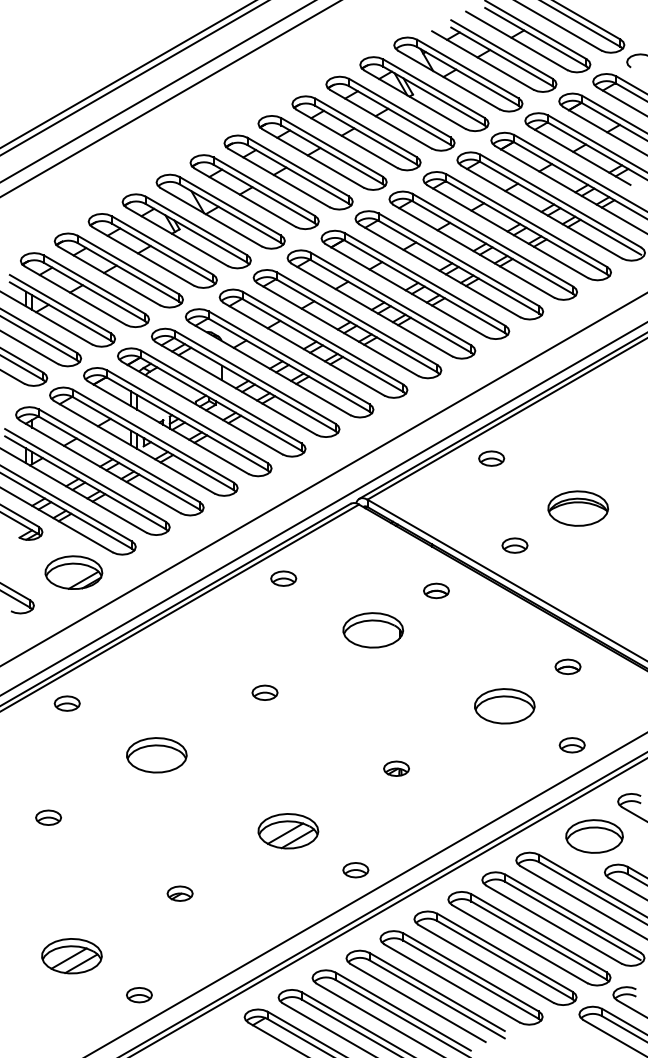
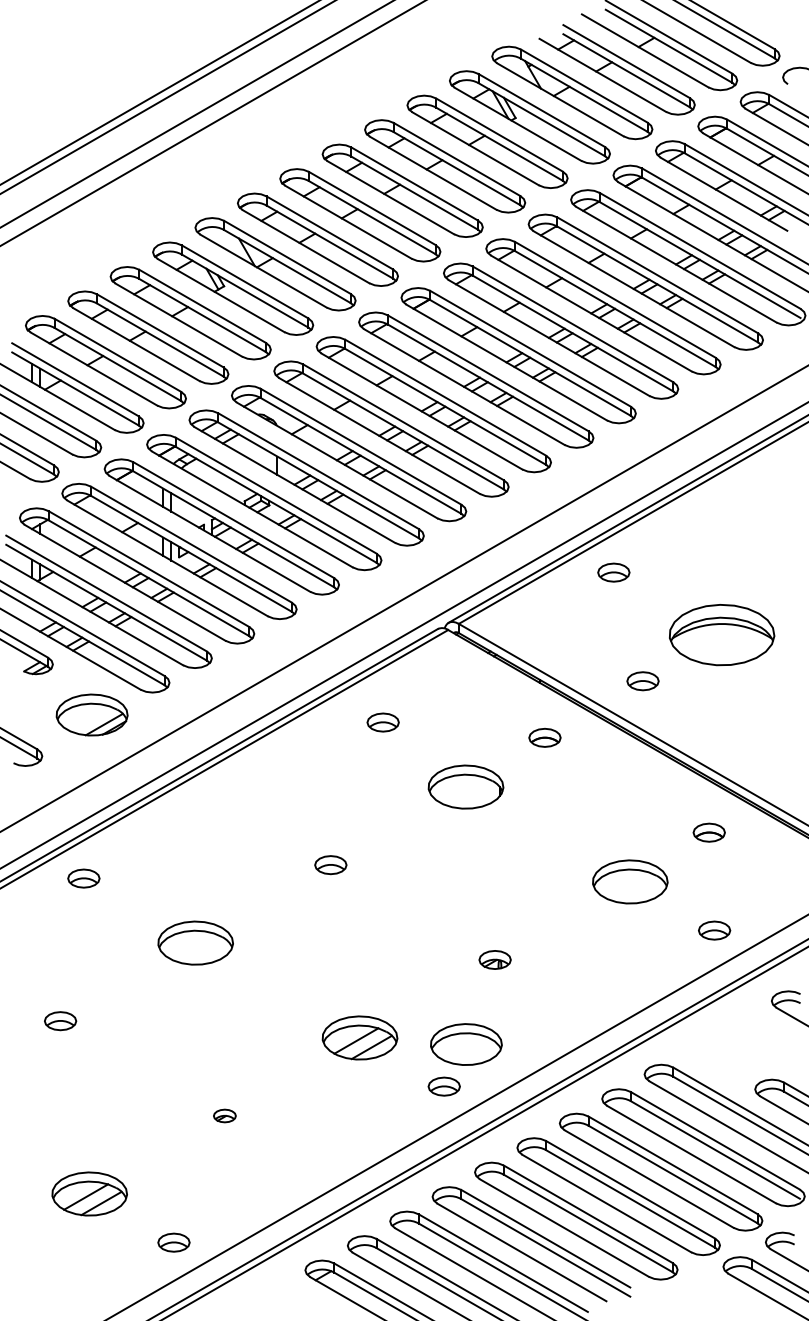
part: (577, 508) -> (721, 634), size x1.4
part: (283, 578) -> (382, 722), moved
part: (594, 836) -> (466, 1044), moved
part: (179, 893) -> (224, 1115), size x0.7

